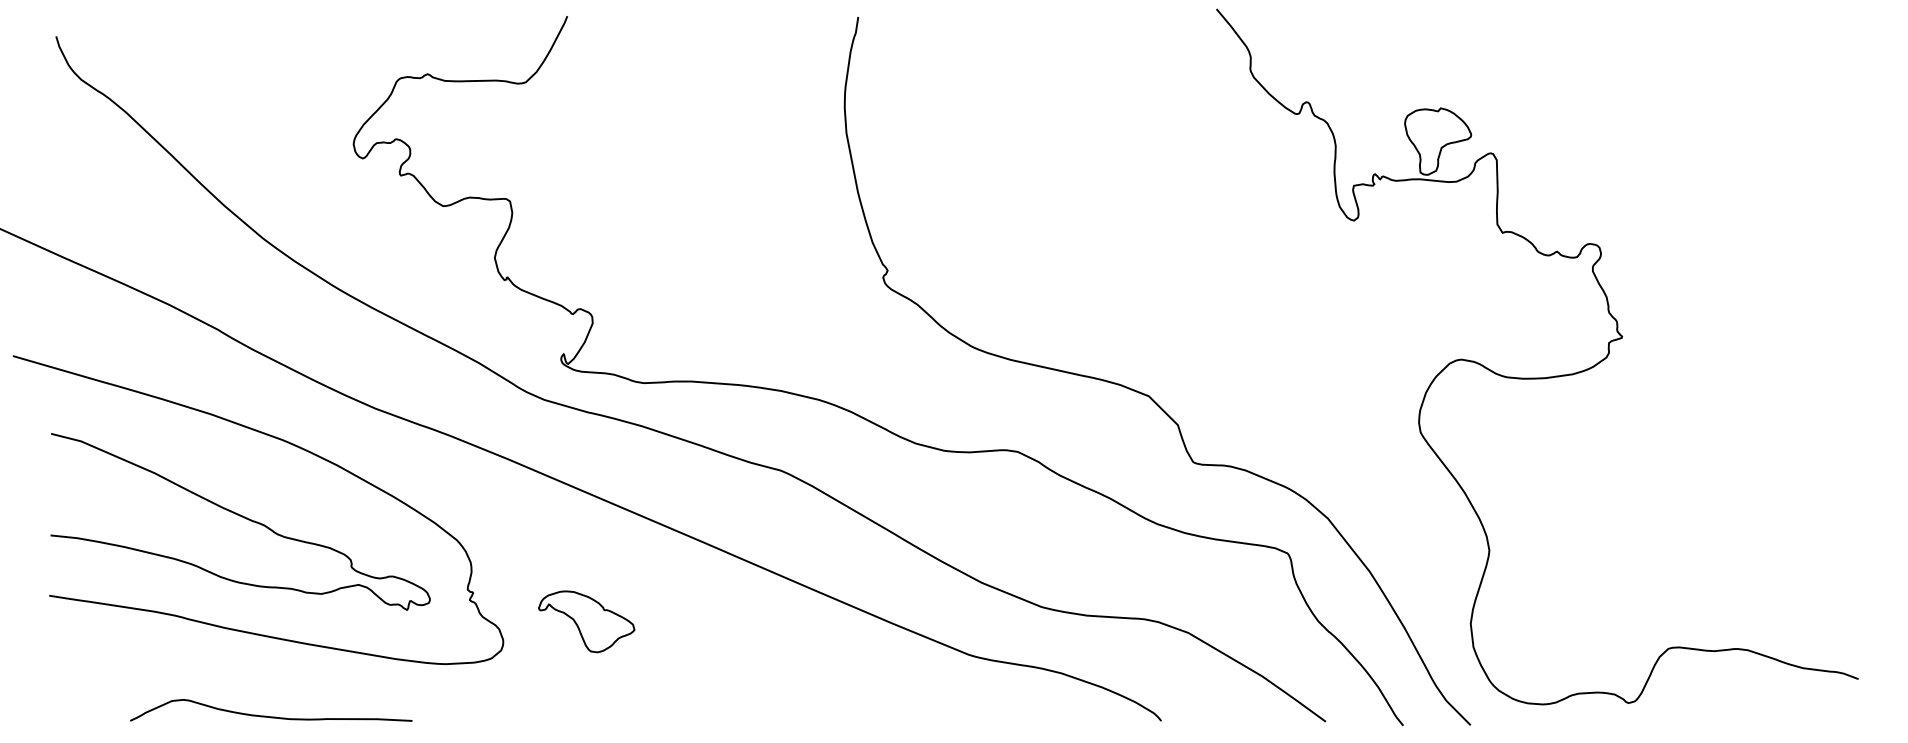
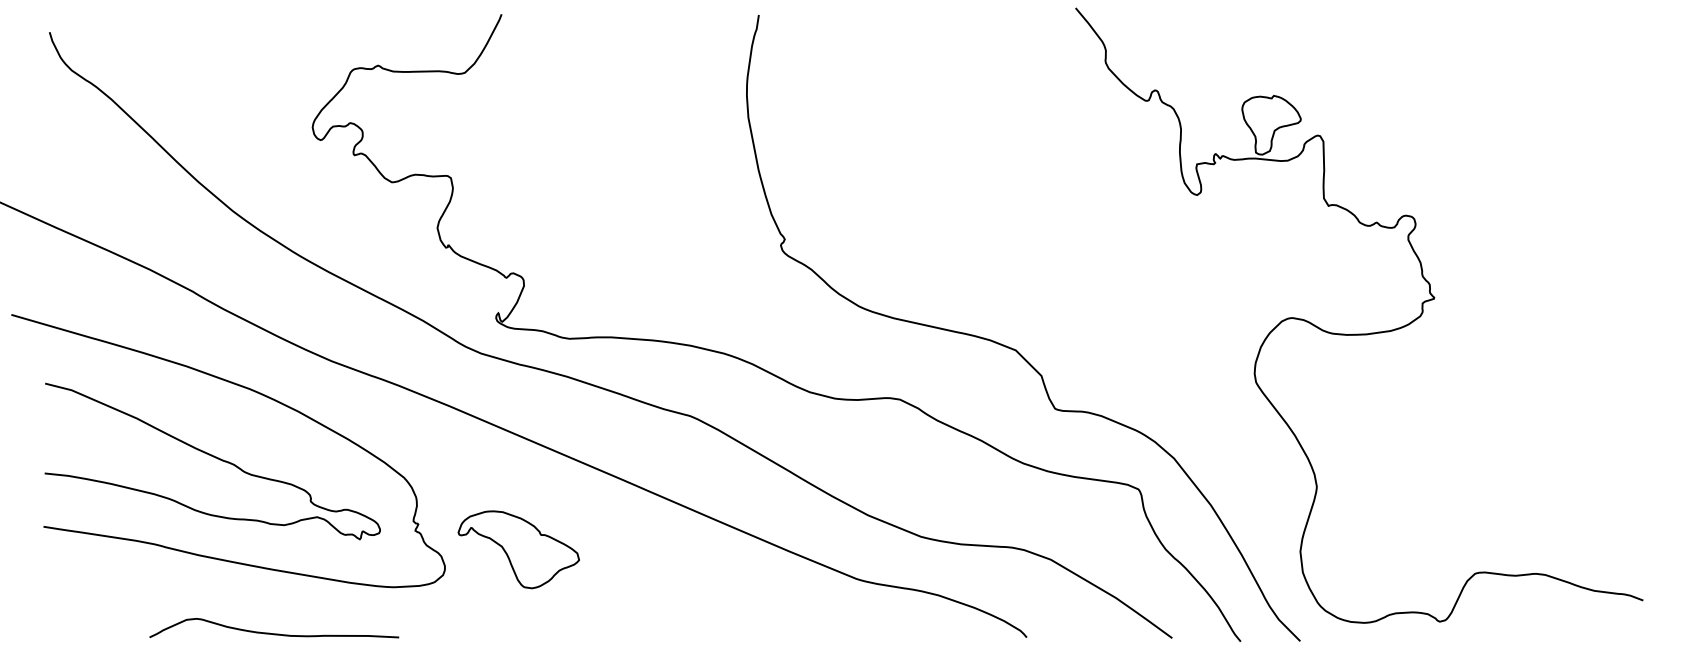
part: (586, 621) -> (518, 549), size x1.43
curve: (271, 716) -> (274, 633), moved

